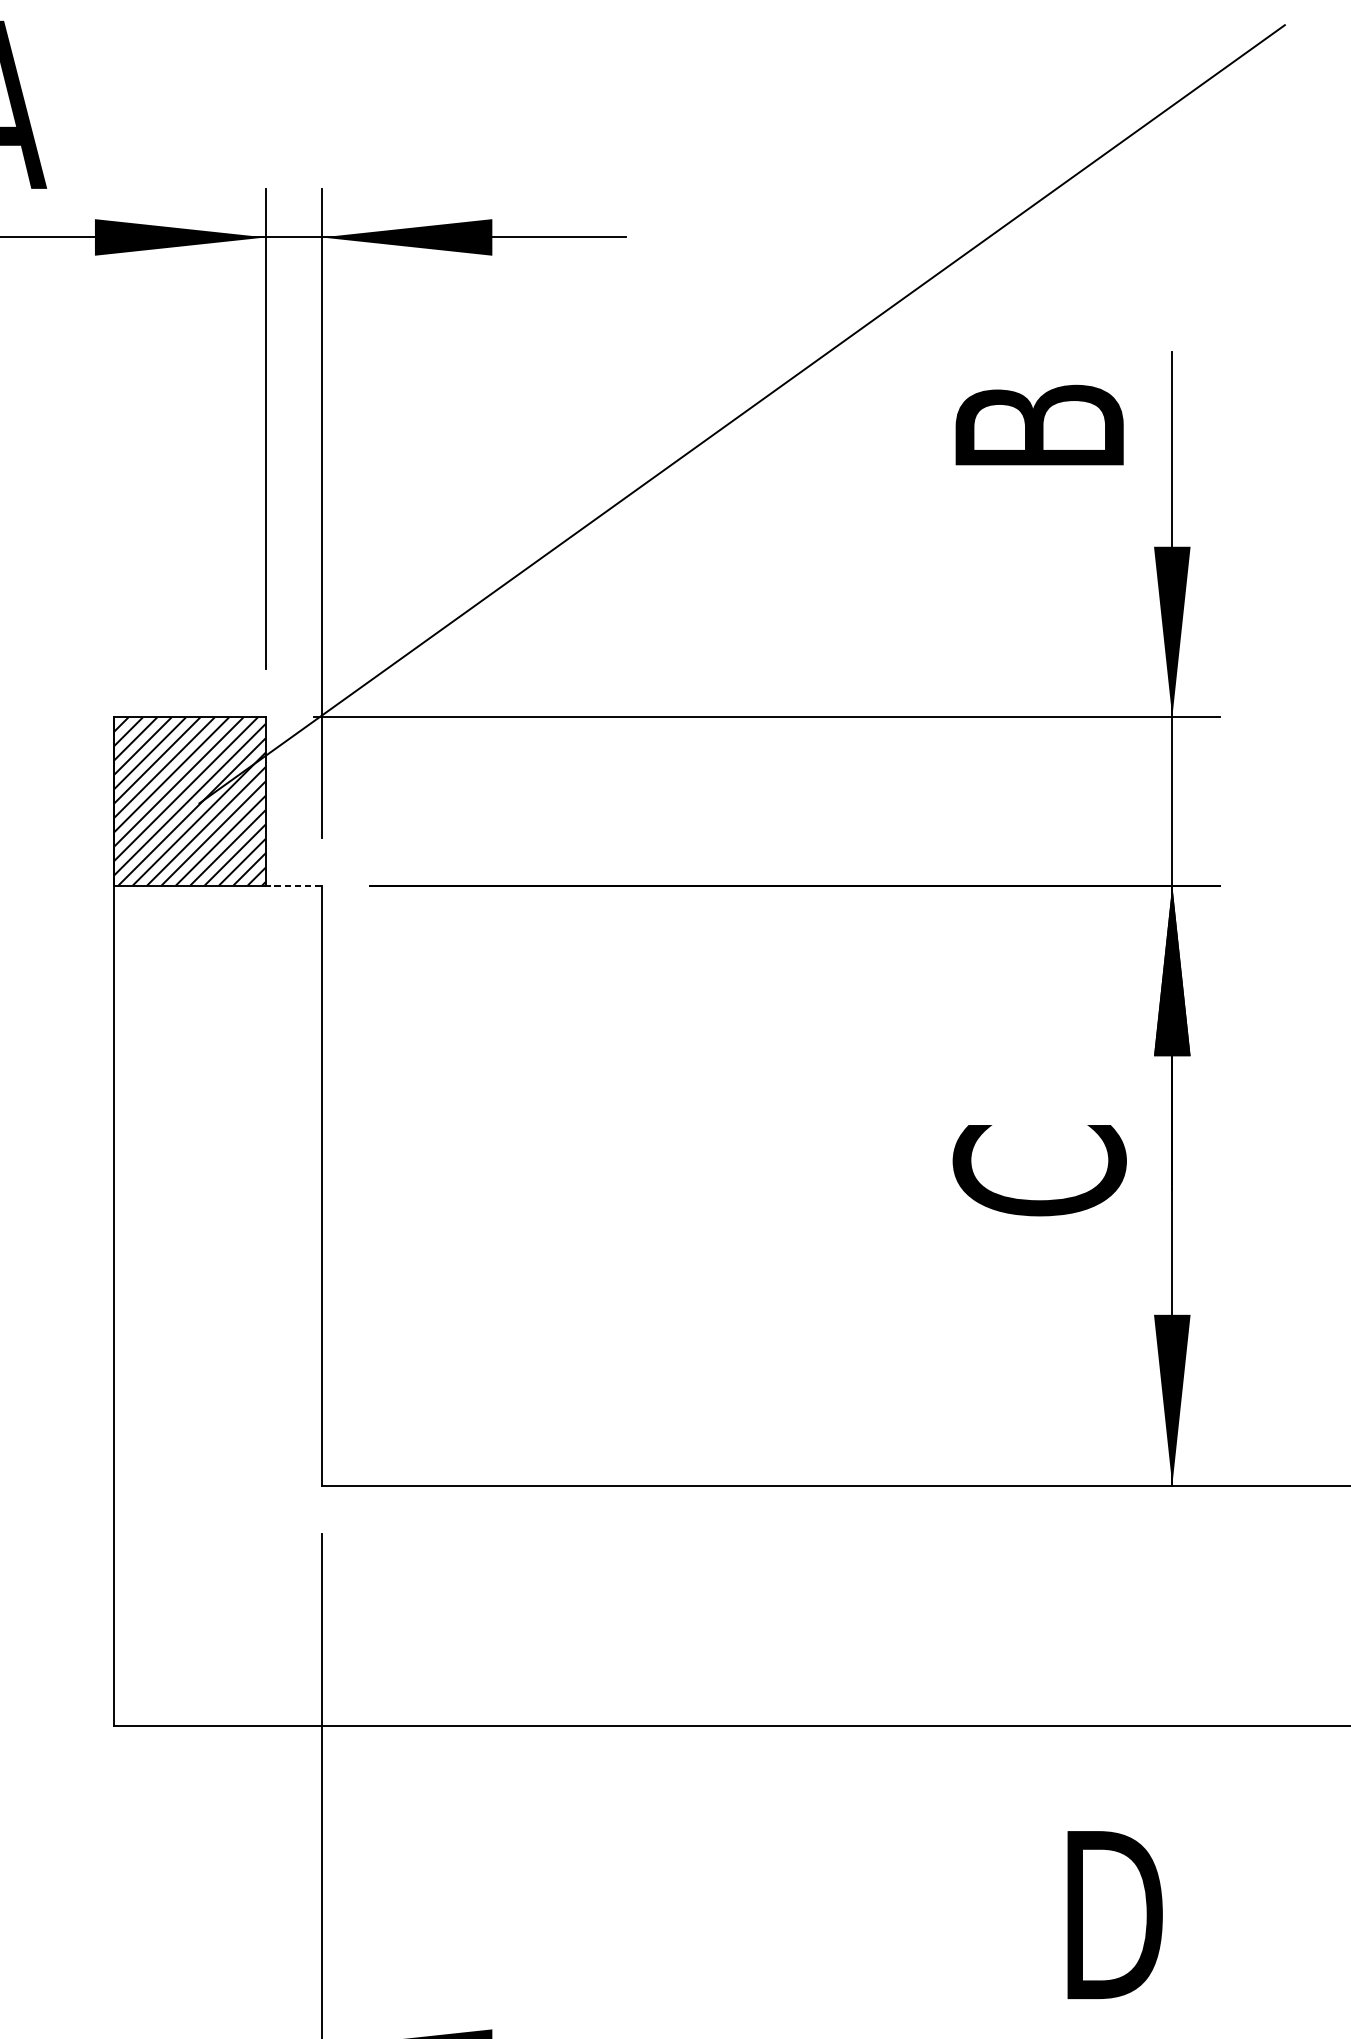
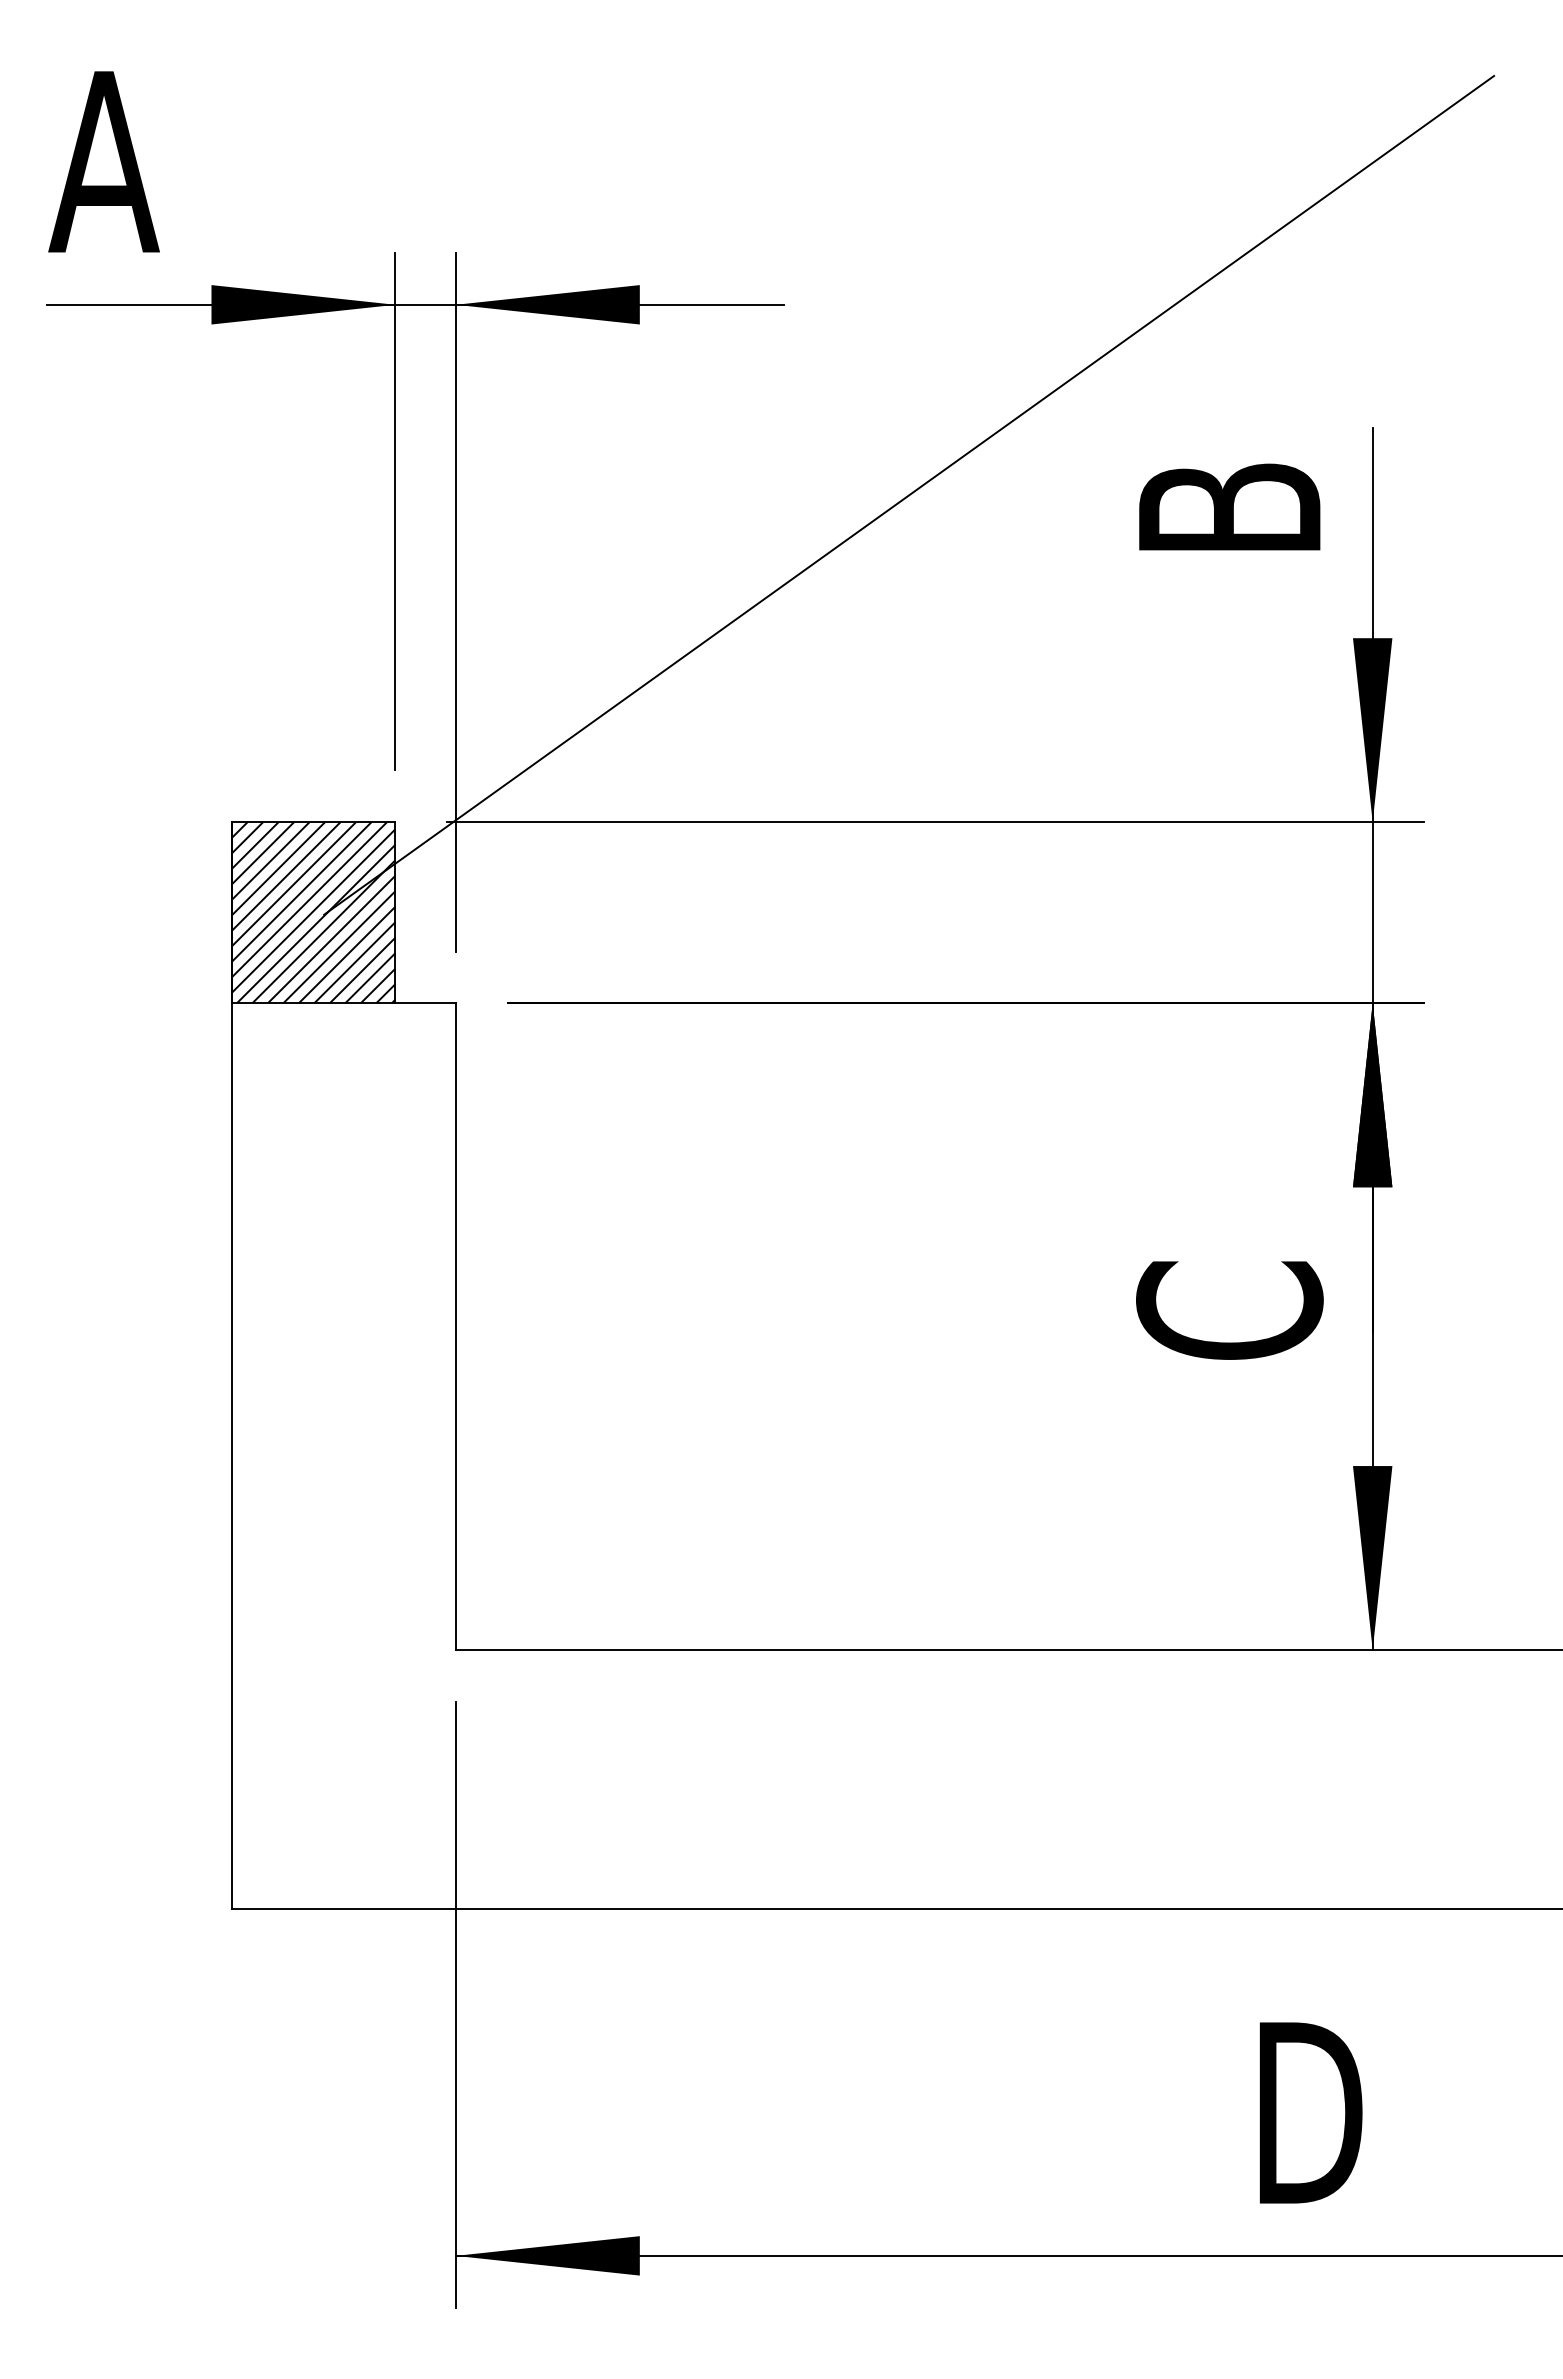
line: (293, 885) -> (425, 1003), dashed -> solid

